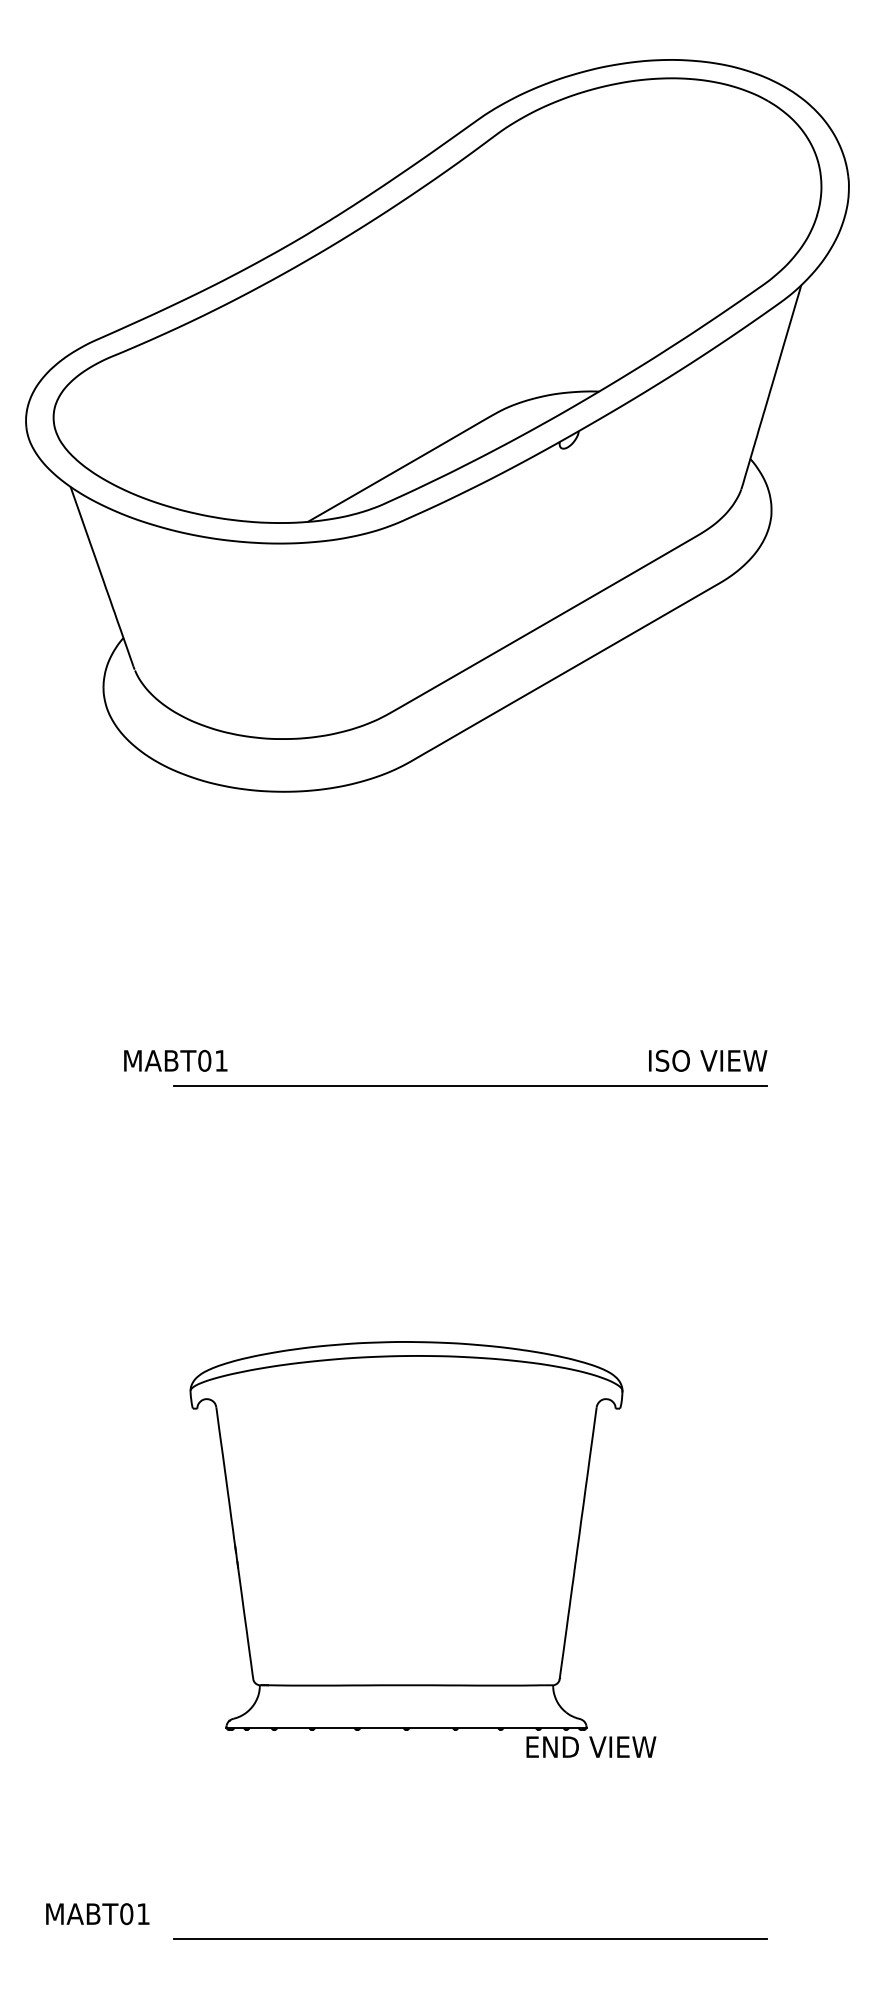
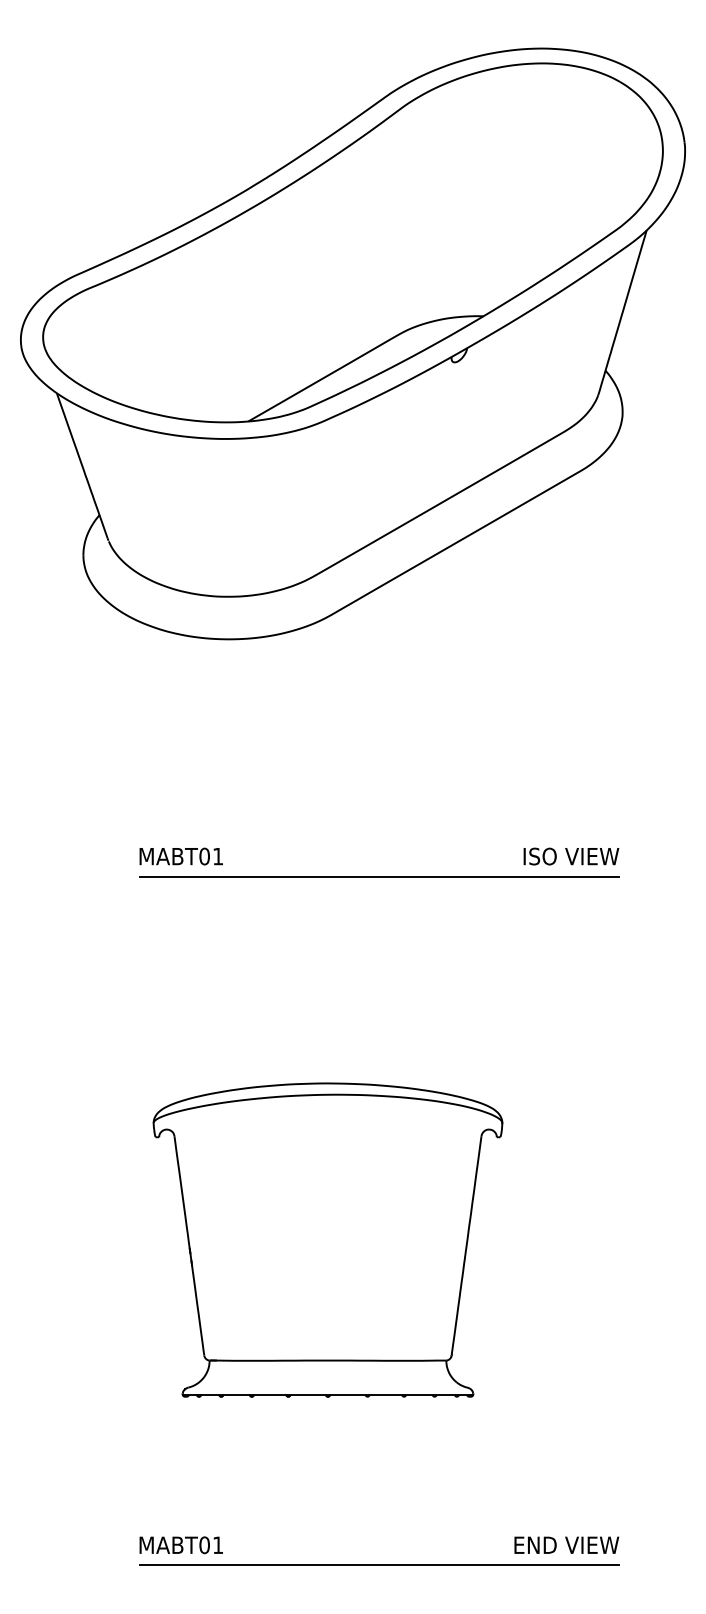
text: (175, 1060) -> (181, 856), moved
text: (591, 1746) -> (566, 1544), moved
text: (97, 1914) -> (181, 1545), moved

